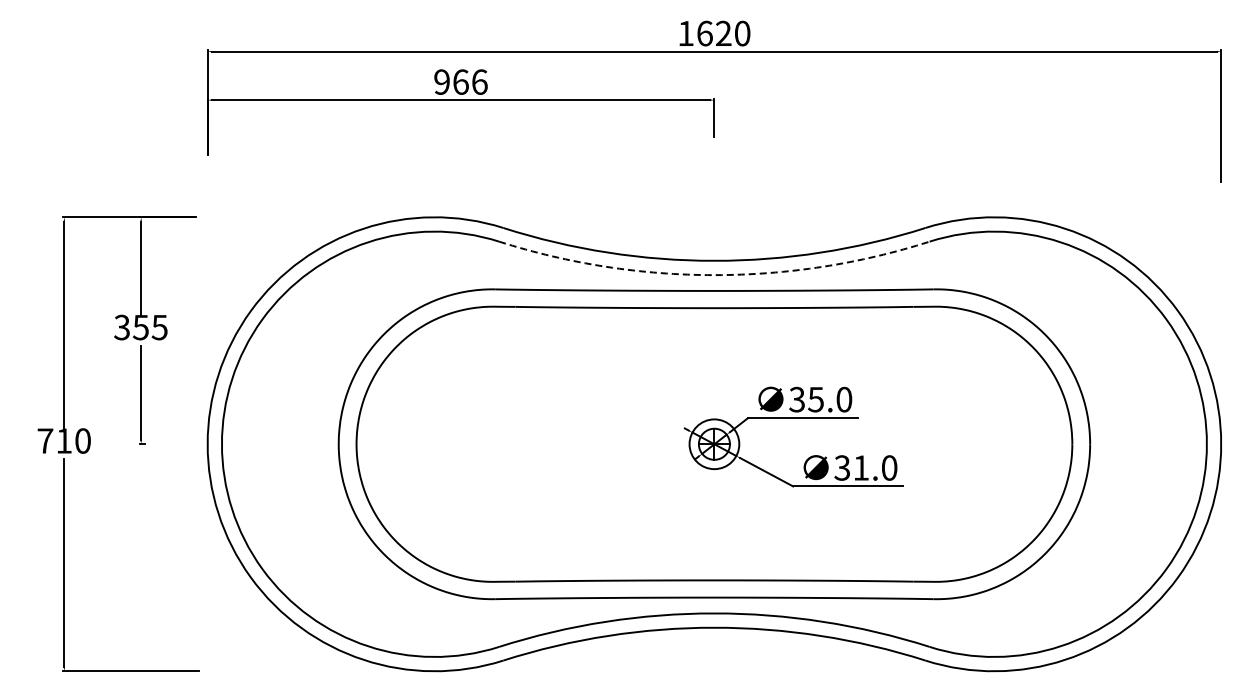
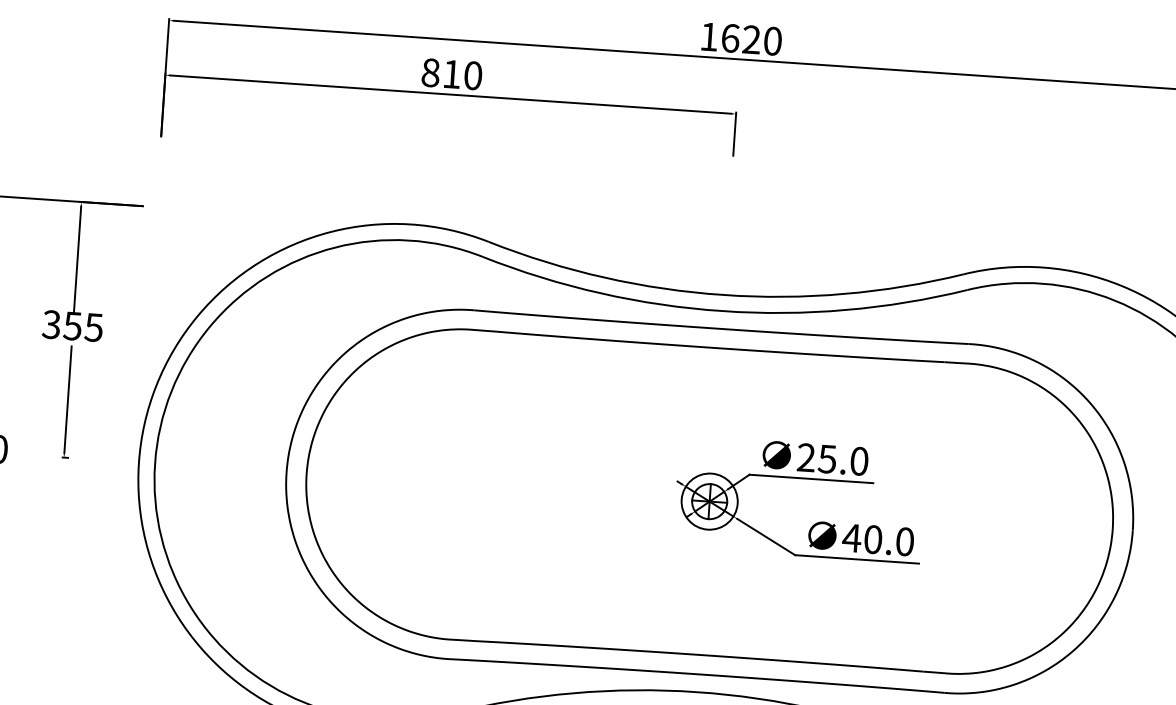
text: (460, 81) -> (451, 73), 966 -> 810
arc: (714, 275) -> (722, 311), dashed -> solid
text: (797, 399) -> (806, 457), 35.0 -> 25.0
text: (851, 467) -> (862, 538), 31.0 -> 40.0

